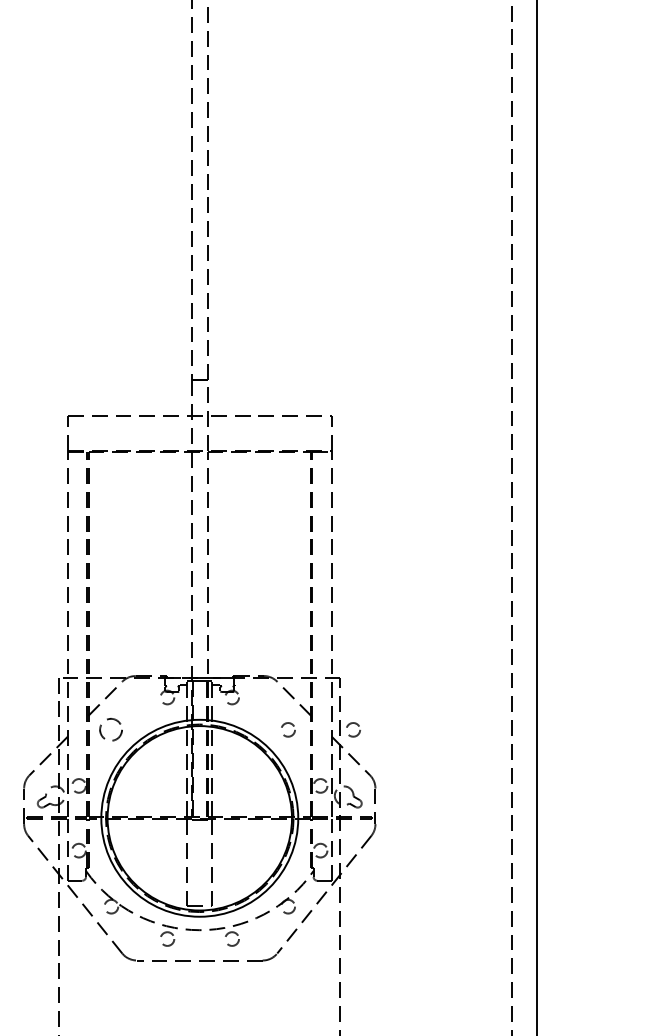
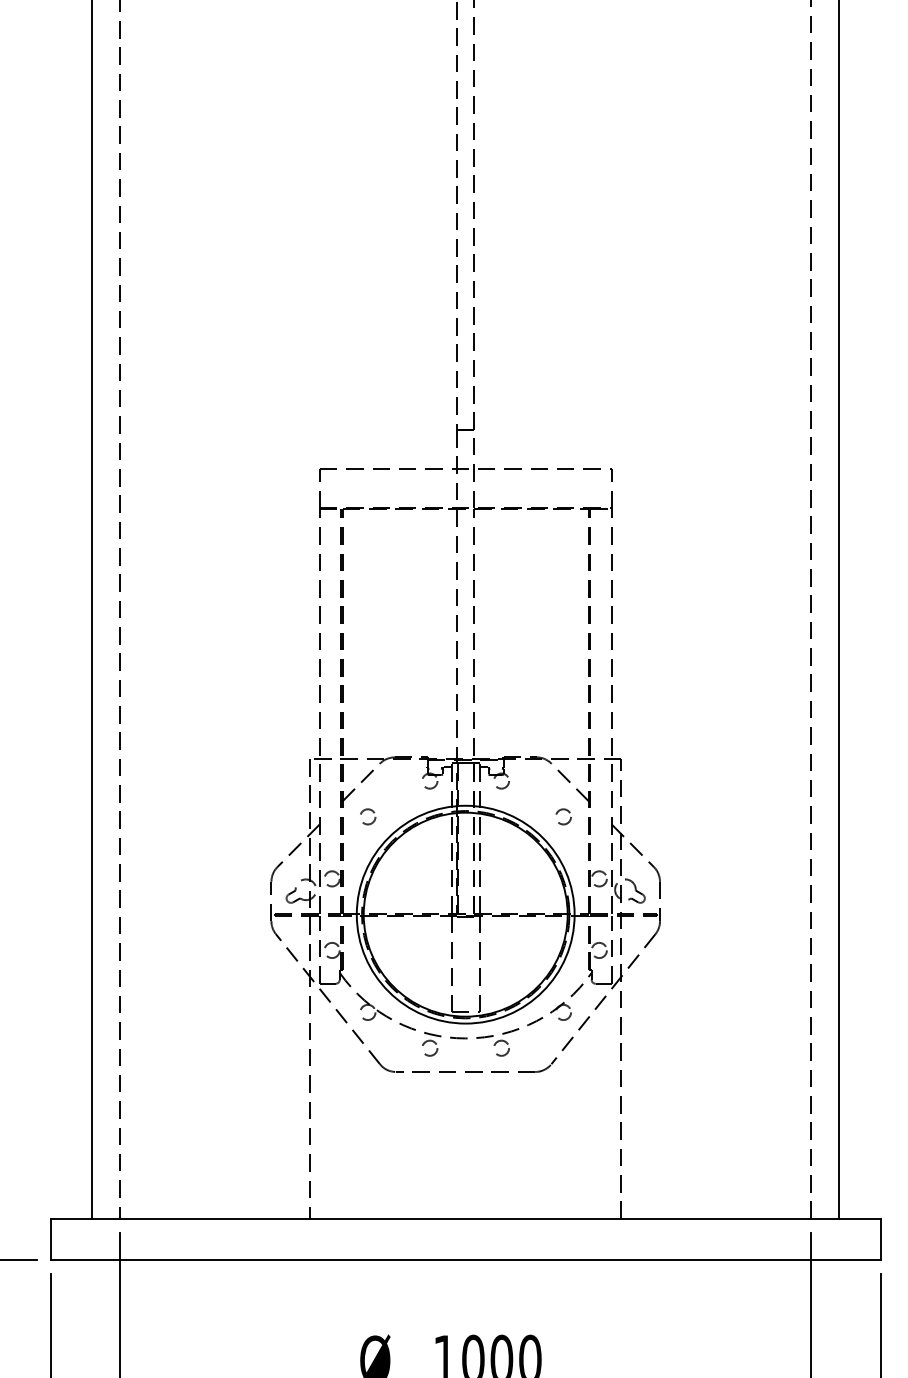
circle: (111, 729) -> (368, 816), size x0.62
circle: (353, 729) -> (635, 816), removed

